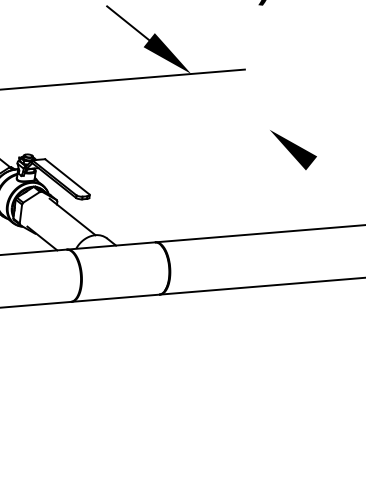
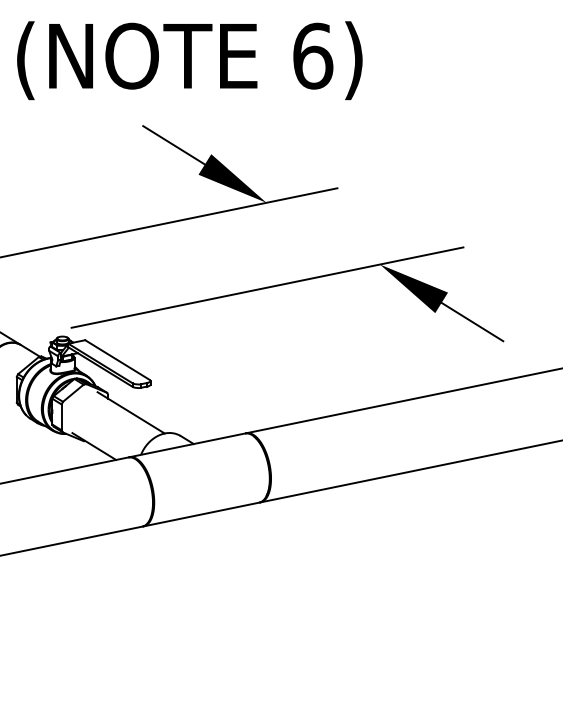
line: (184, 136) -> (267, 287), added
line: (332, 180) -> (472, 321), added

